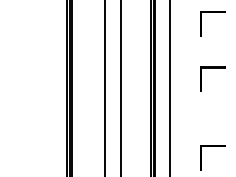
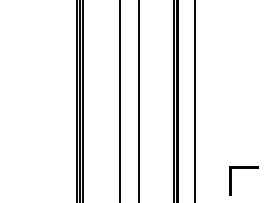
part: (211, 12) -> (243, 14), removed
part: (201, 78) -> (231, 90), removed

